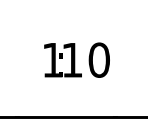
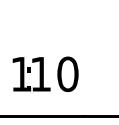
text: (76, 59) -> (45, 73), moved

